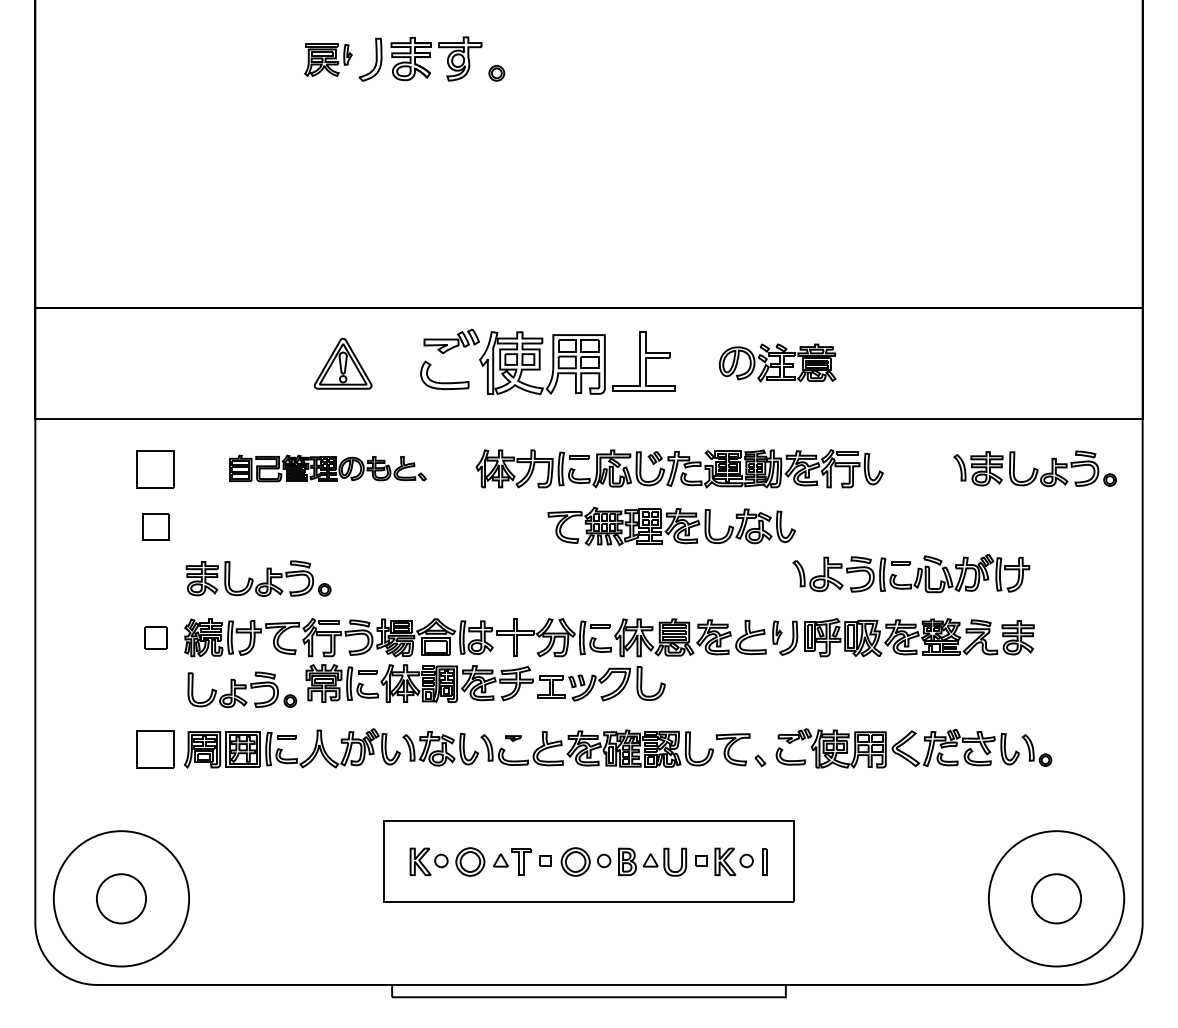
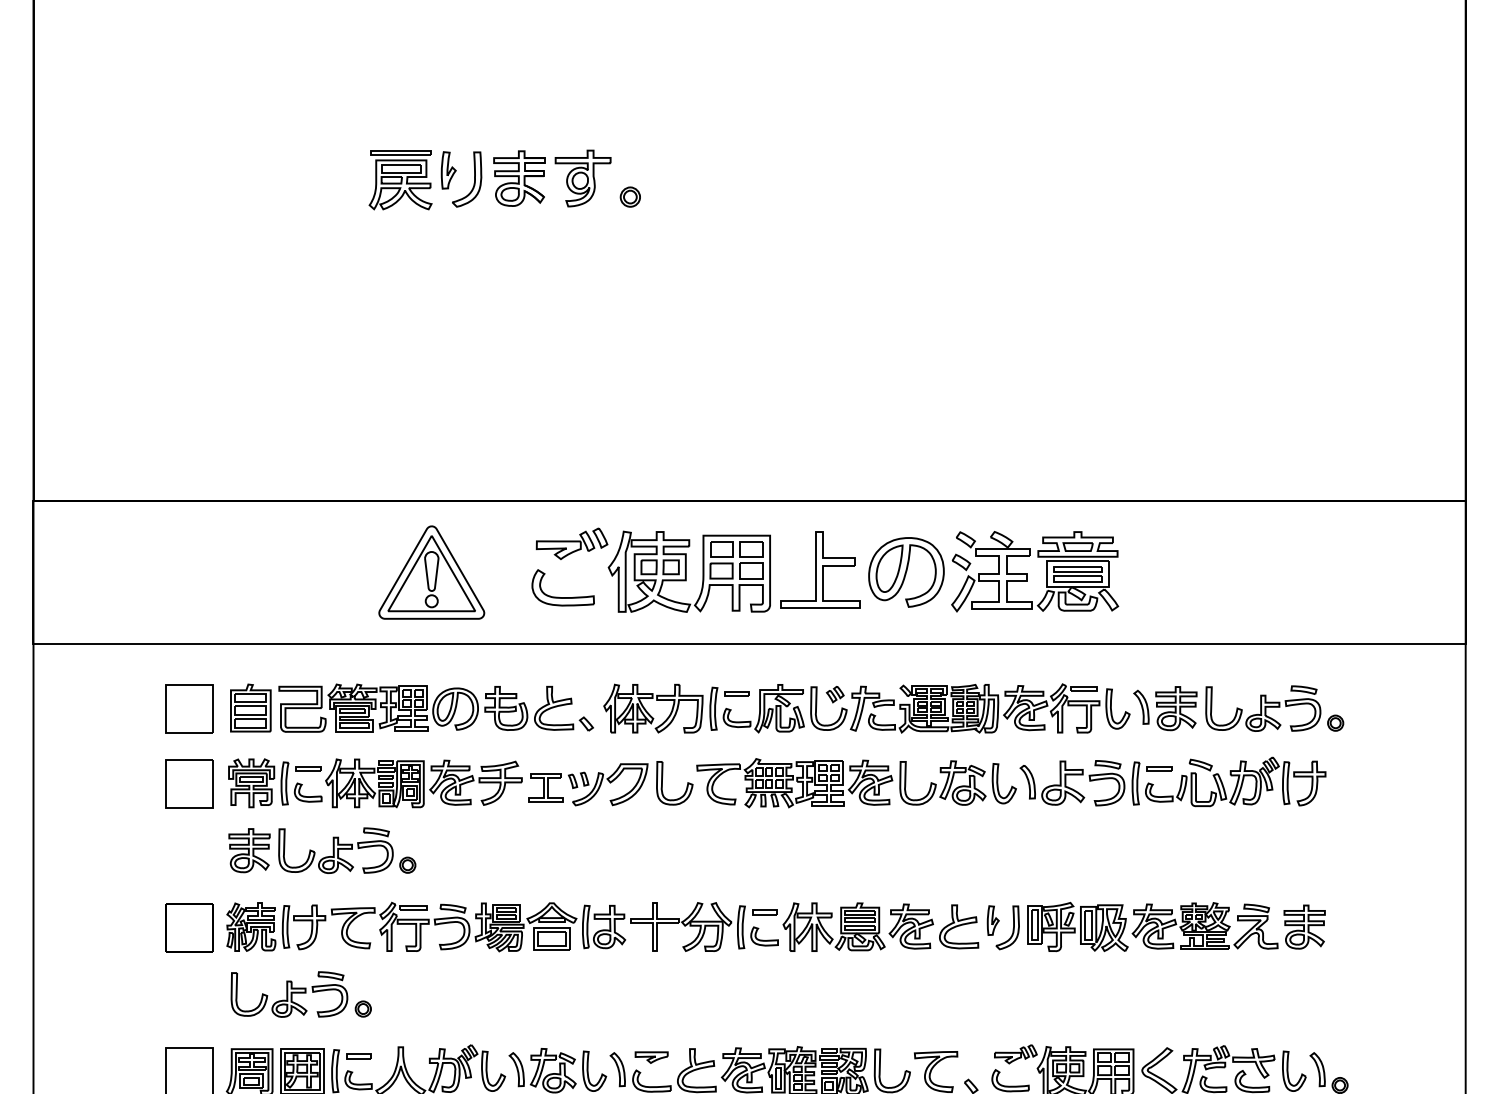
part: (328, 59) -> (412, 179), size x1.43
part: (777, 362) -> (993, 571), size x1.67
part: (342, 363) -> (430, 572), size x1.43
part: (327, 468) -> (411, 708), size x1.43
part: (1034, 468) -> (1237, 708), moved
part: (155, 526) -> (188, 783), size x1.43
part: (911, 573) -> (1173, 781), moved
part: (155, 638) -> (188, 928), size x1.67
part: (485, 683) -> (460, 783), moved
part: (513, 738) -> (651, 1057), size x1.67

